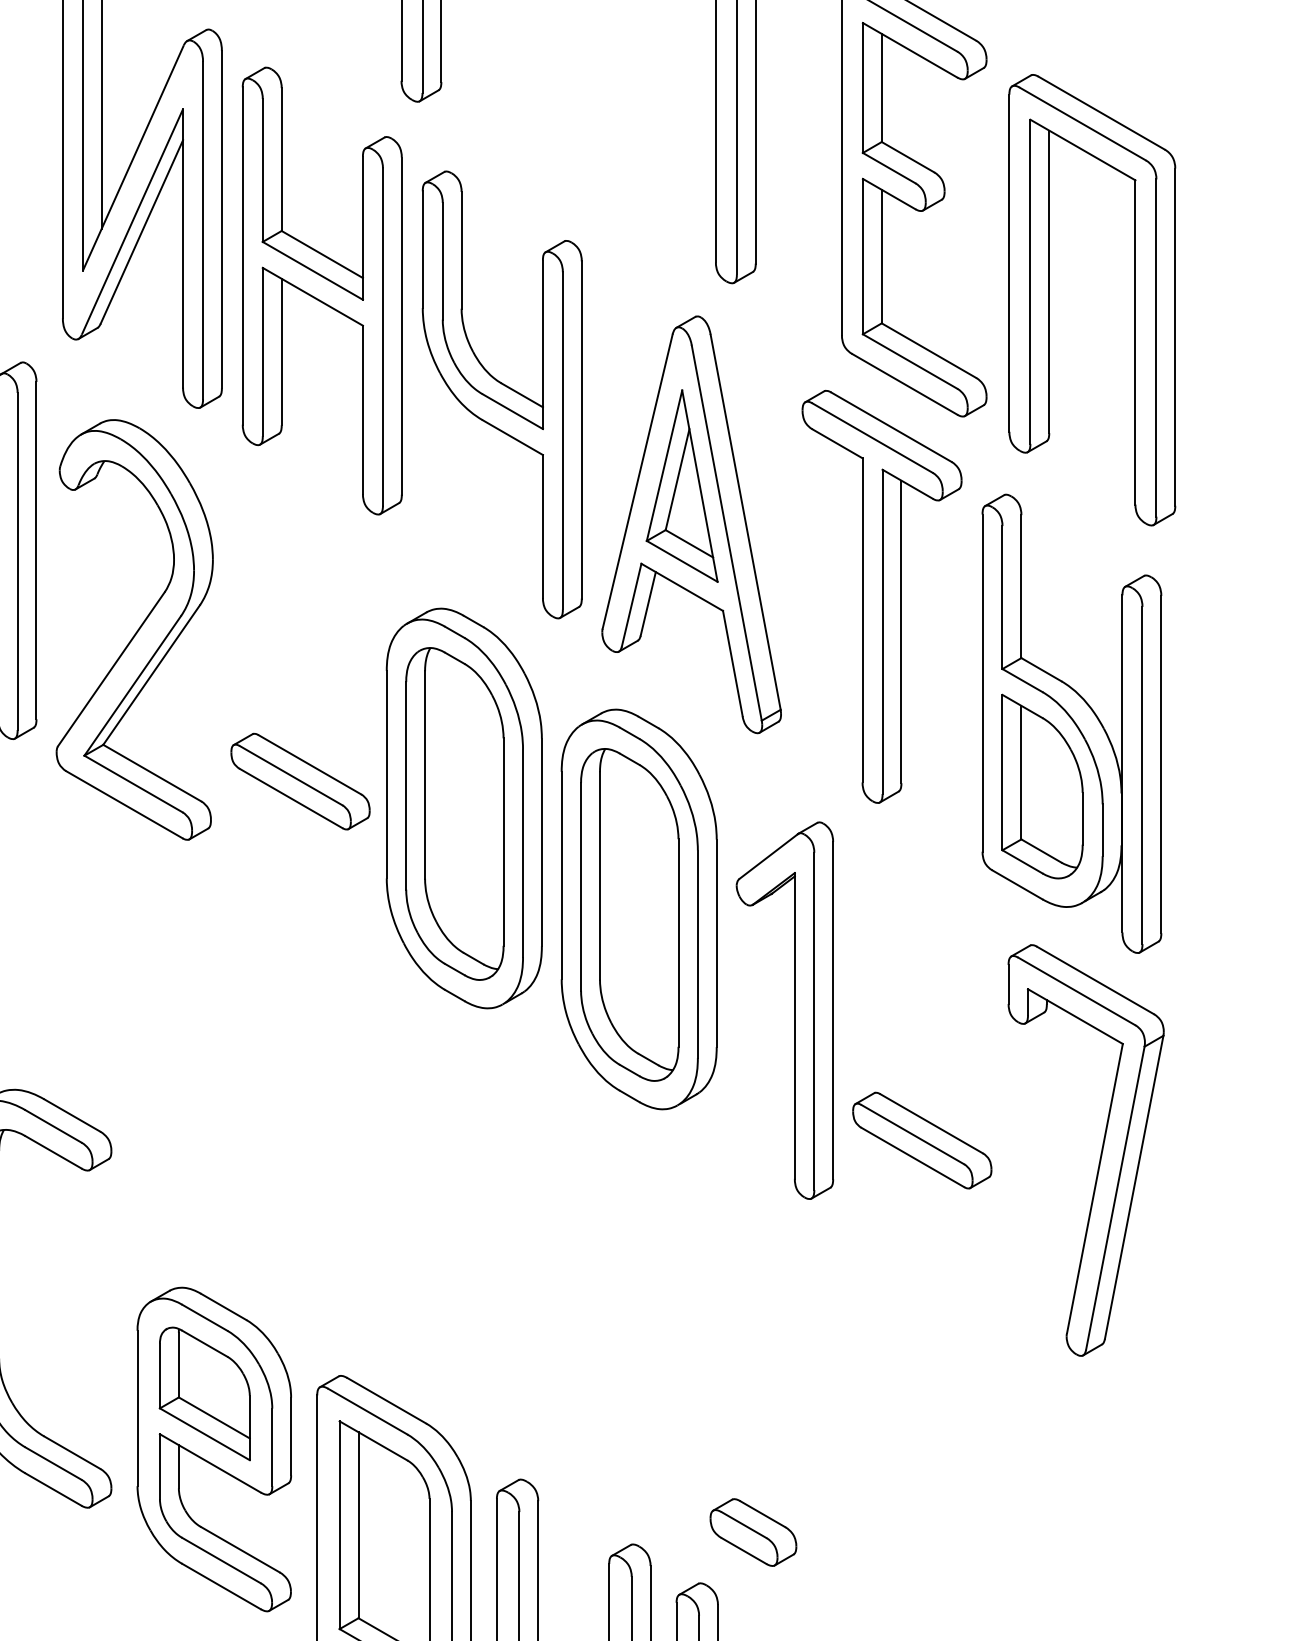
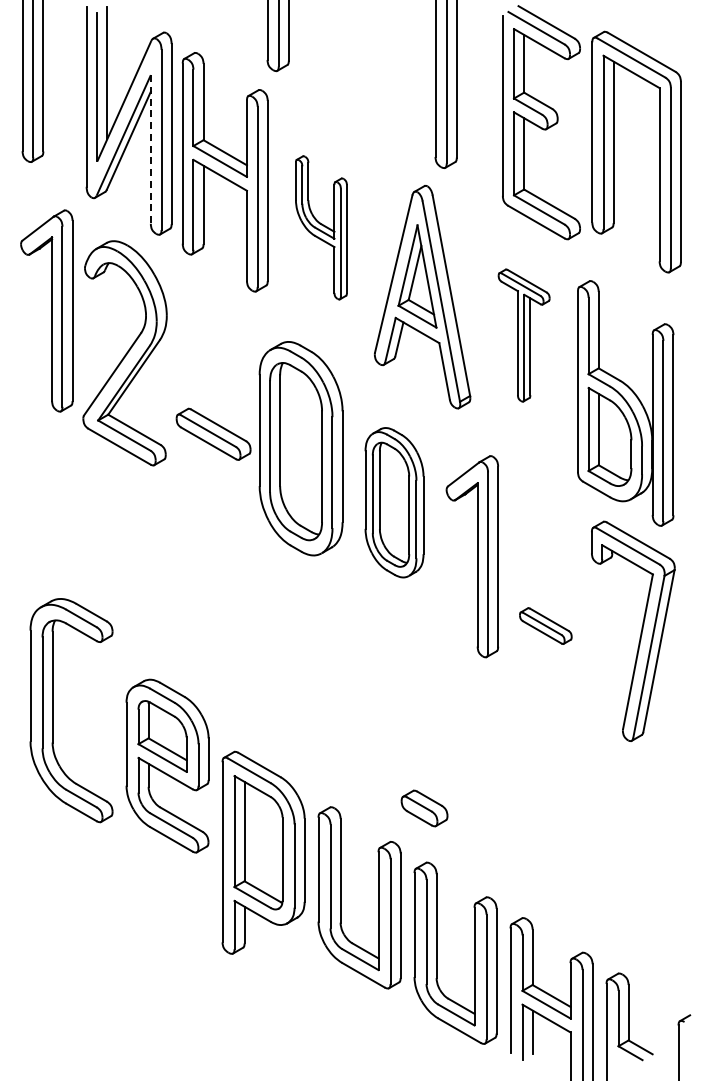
line: (182, 248) -> (150, 149), solid -> dashed
part: (1050, 298) -> (614, 151), moved
part: (502, 394) -> (321, 227), size x0.6
part: (880, 596) -> (523, 335), size x0.6
part: (639, 909) -> (394, 502), size x0.7
part: (921, 1139) -> (545, 625), size x0.7
part: (214, 1448) -> (167, 765), moved
part: (753, 1532) -> (424, 808), moved

